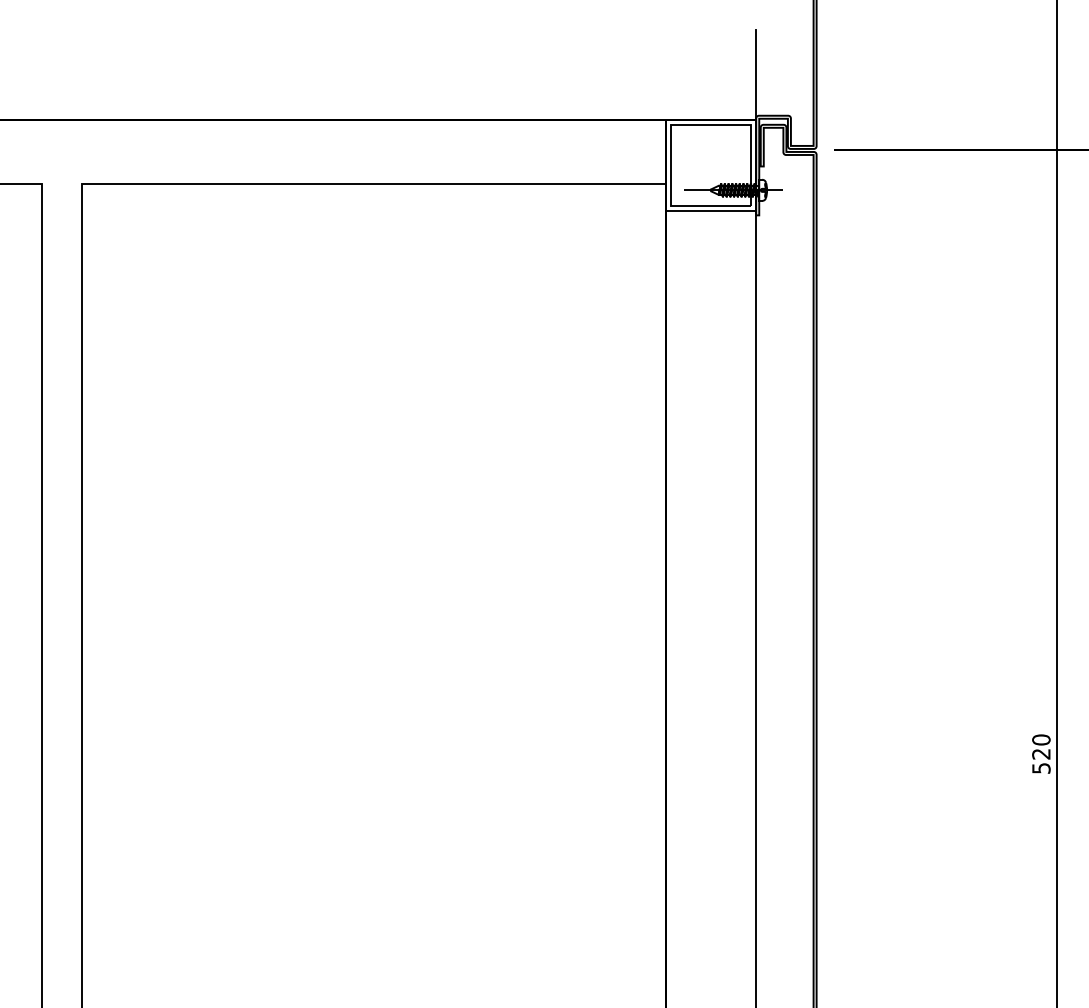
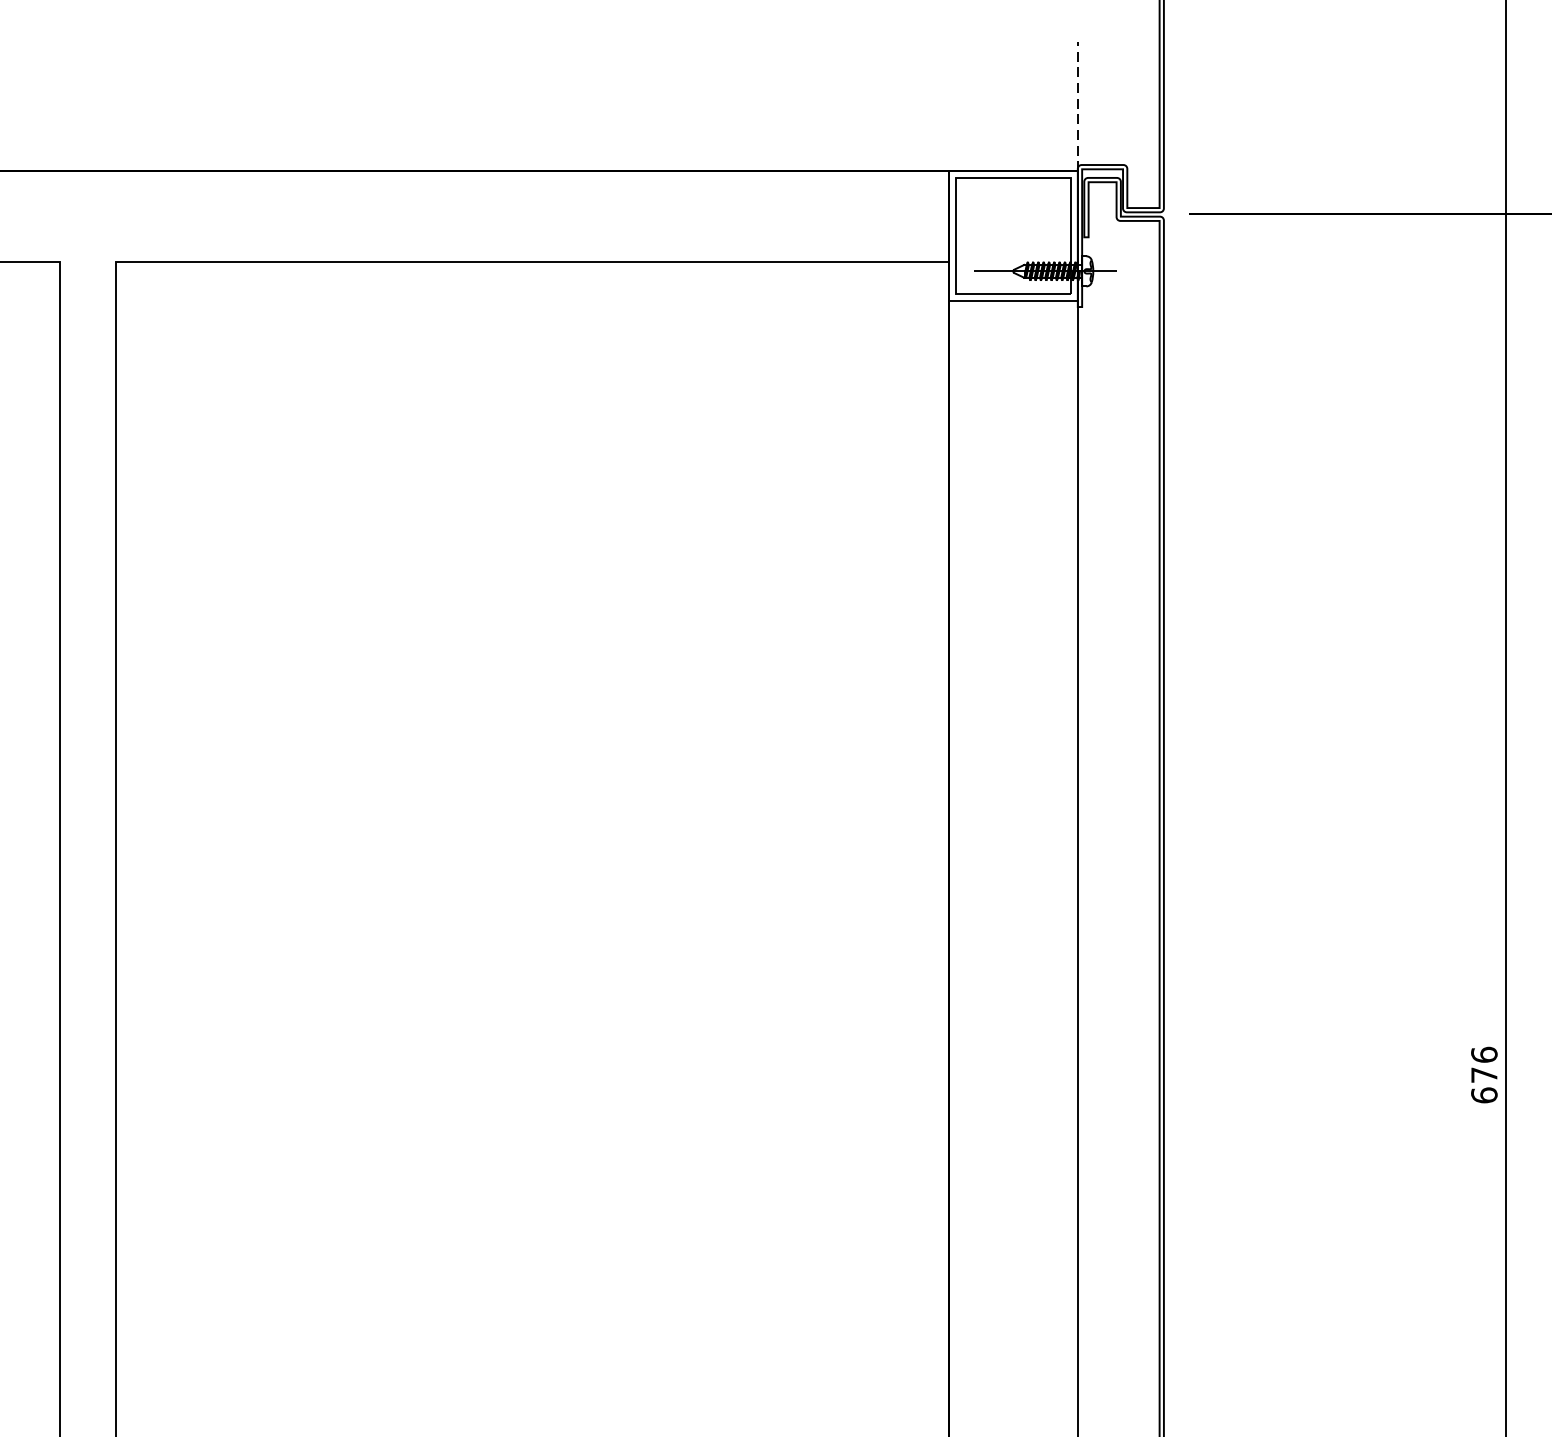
line: (756, 74) -> (1078, 106), solid -> dashed
text: (1041, 753) -> (1484, 1074), 520 -> 676

